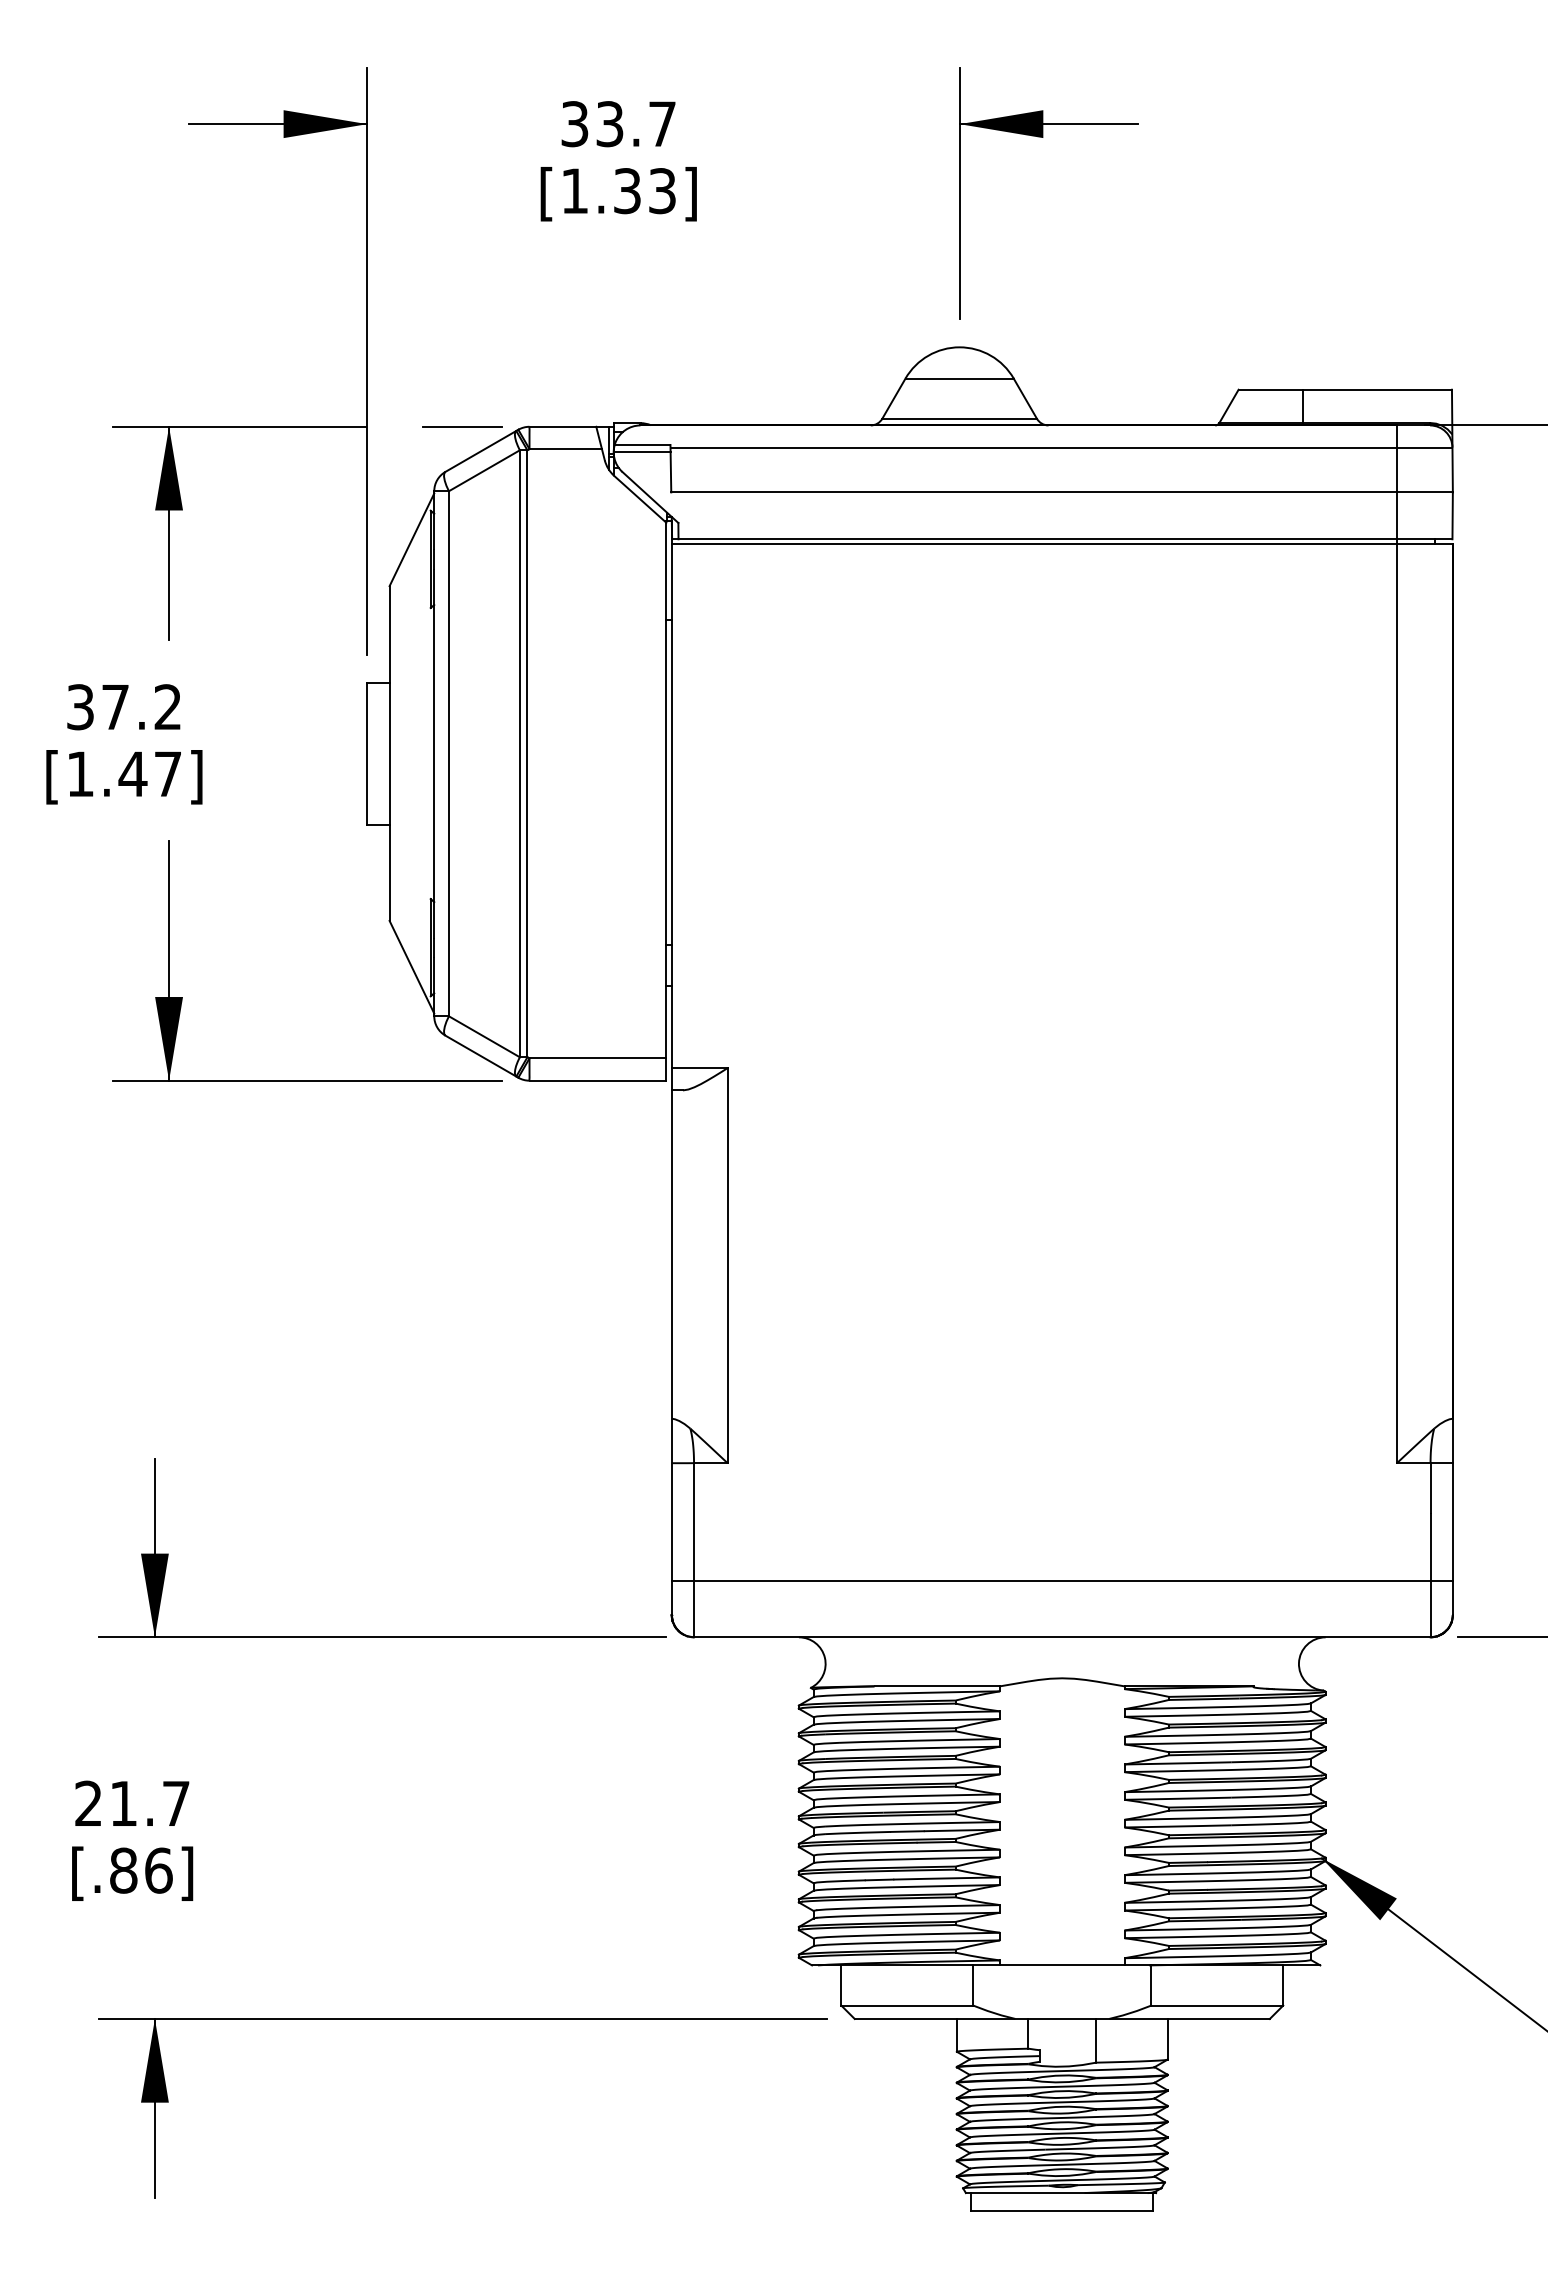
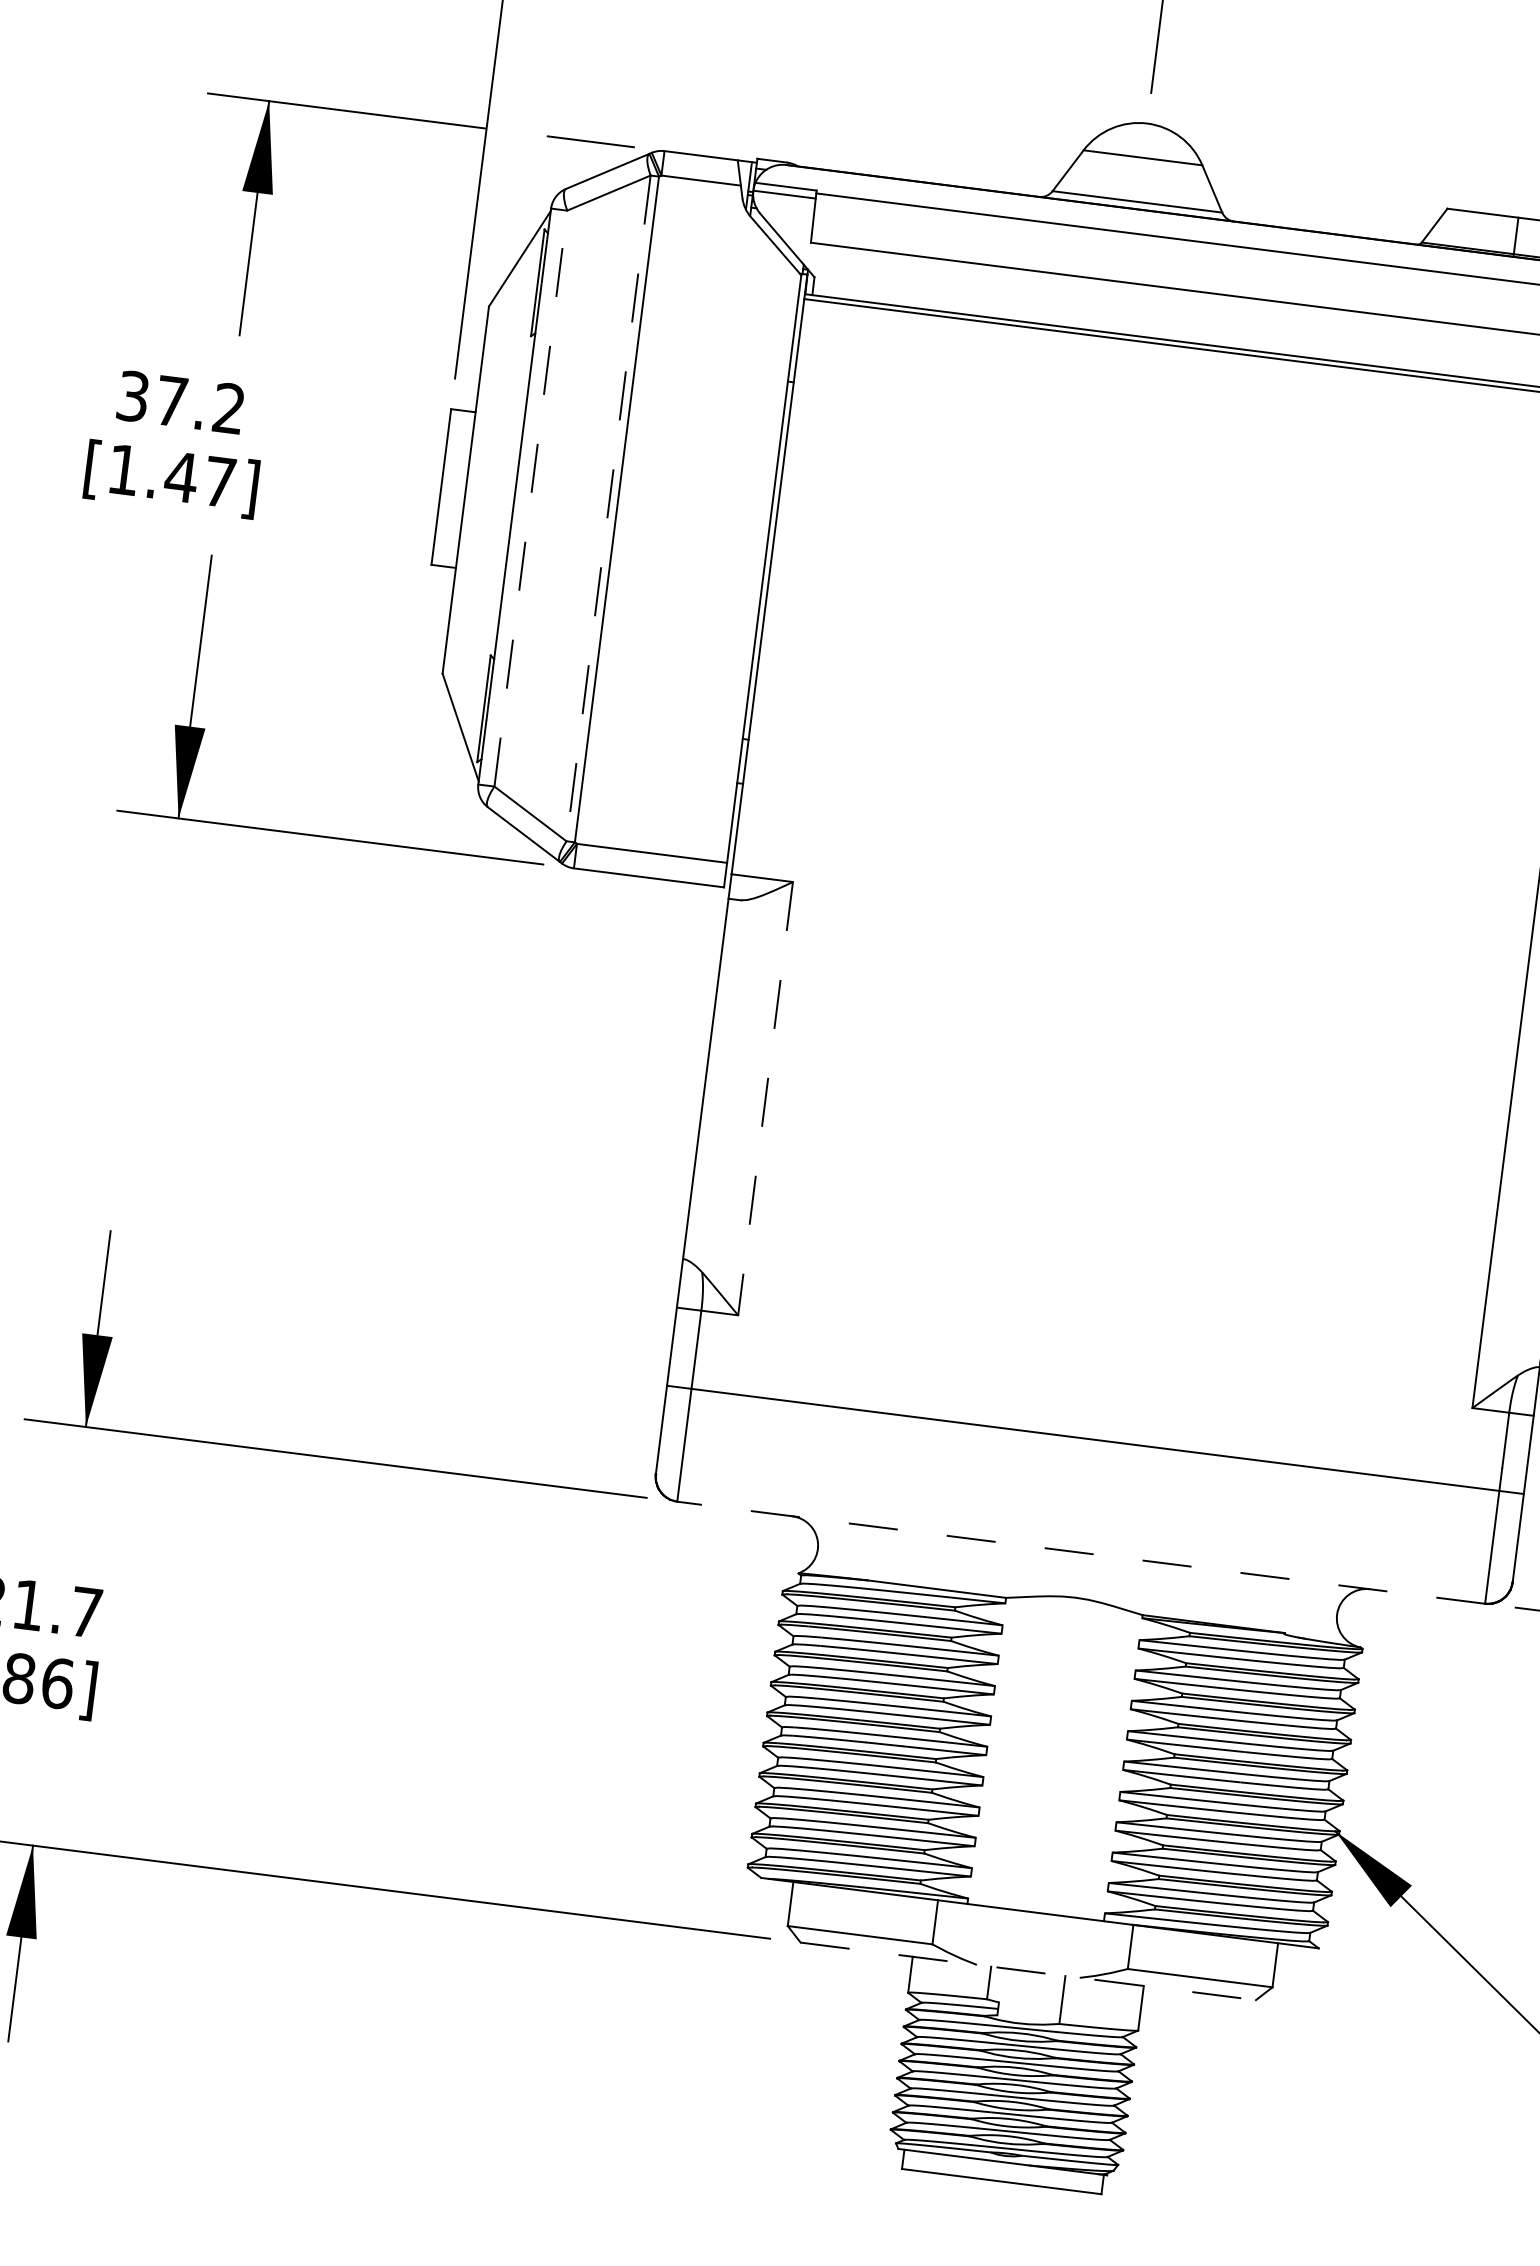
line: (448, 753) -> (530, 498), solid -> dashed
line: (519, 754) -> (608, 509), solid -> dashed
line: (727, 1265) -> (765, 1098), solid -> dashed
line: (1061, 1581) -> (1094, 1439), moved
line: (1061, 1637) -> (1080, 1552), solid -> dashed
line: (1062, 2018) -> (1028, 1970), solid -> dashed

